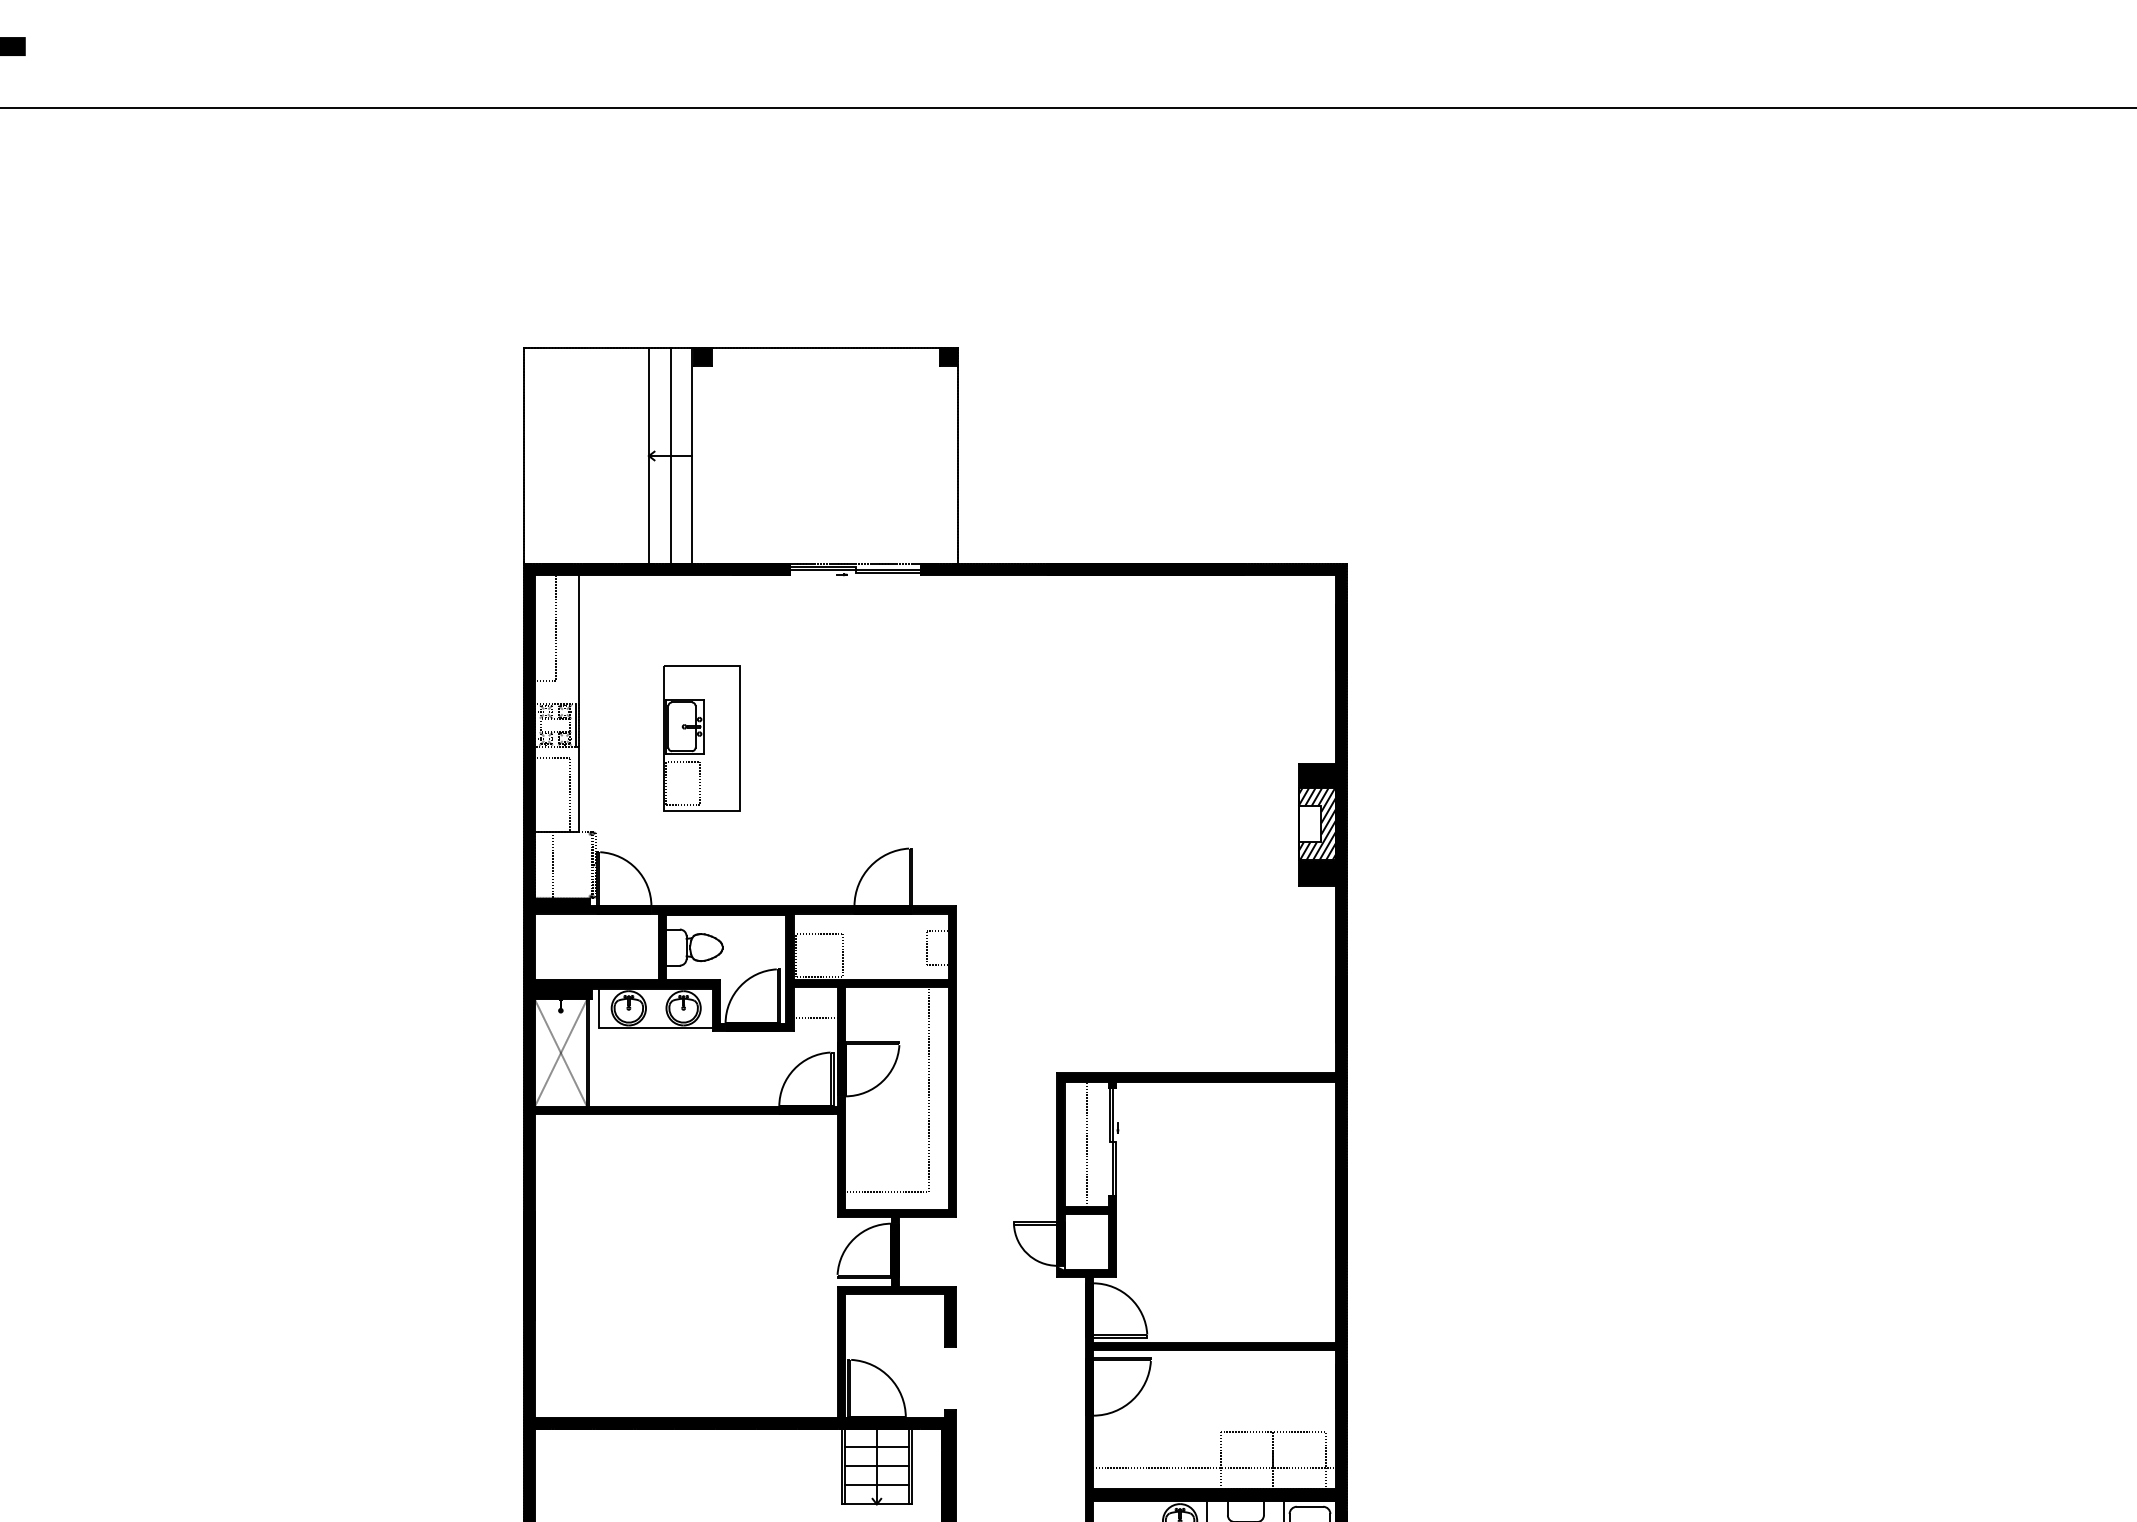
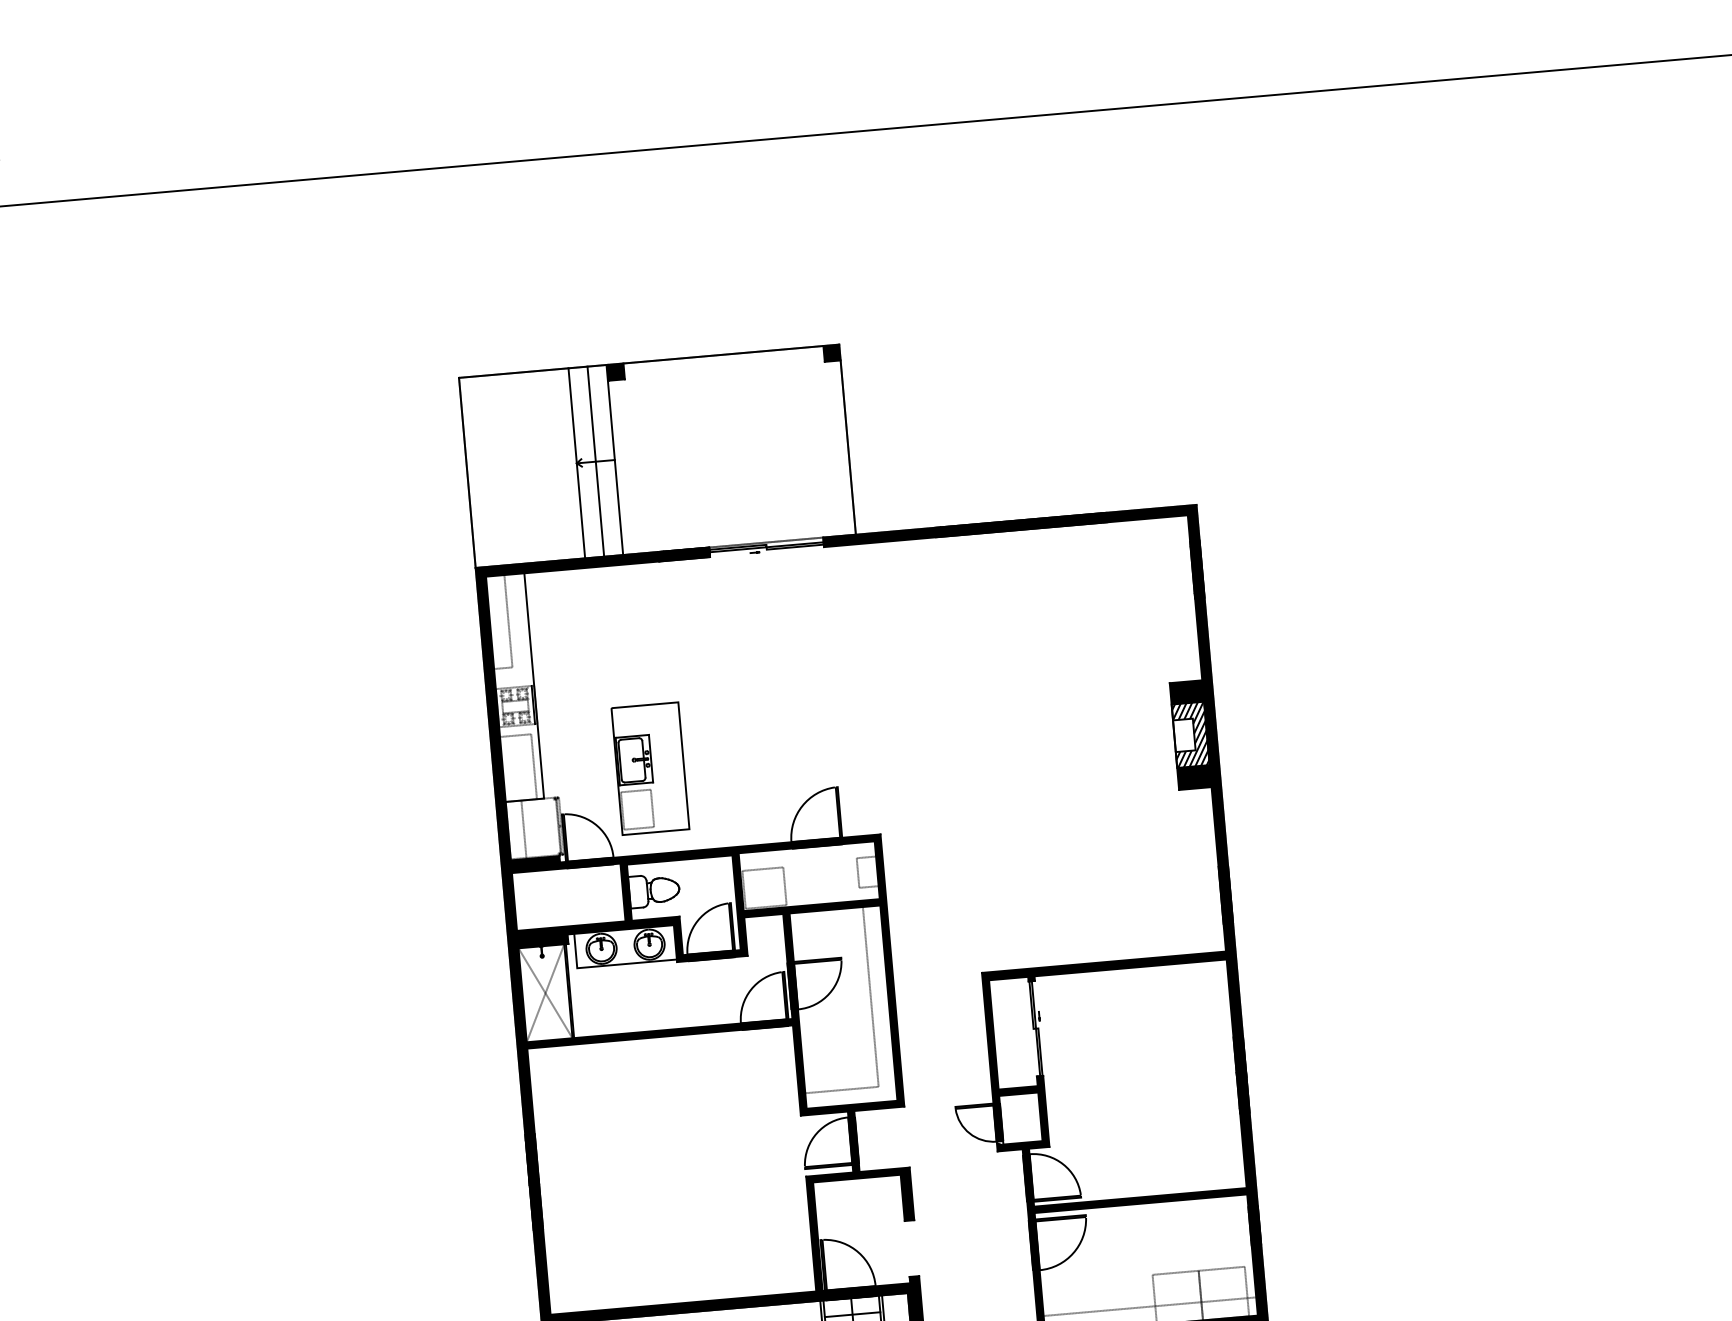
part: (701, 738) -> (650, 769), moved
line: (815, 1018) -> (765, 943), removed
line: (1086, 1144) -> (1013, 1033), removed

